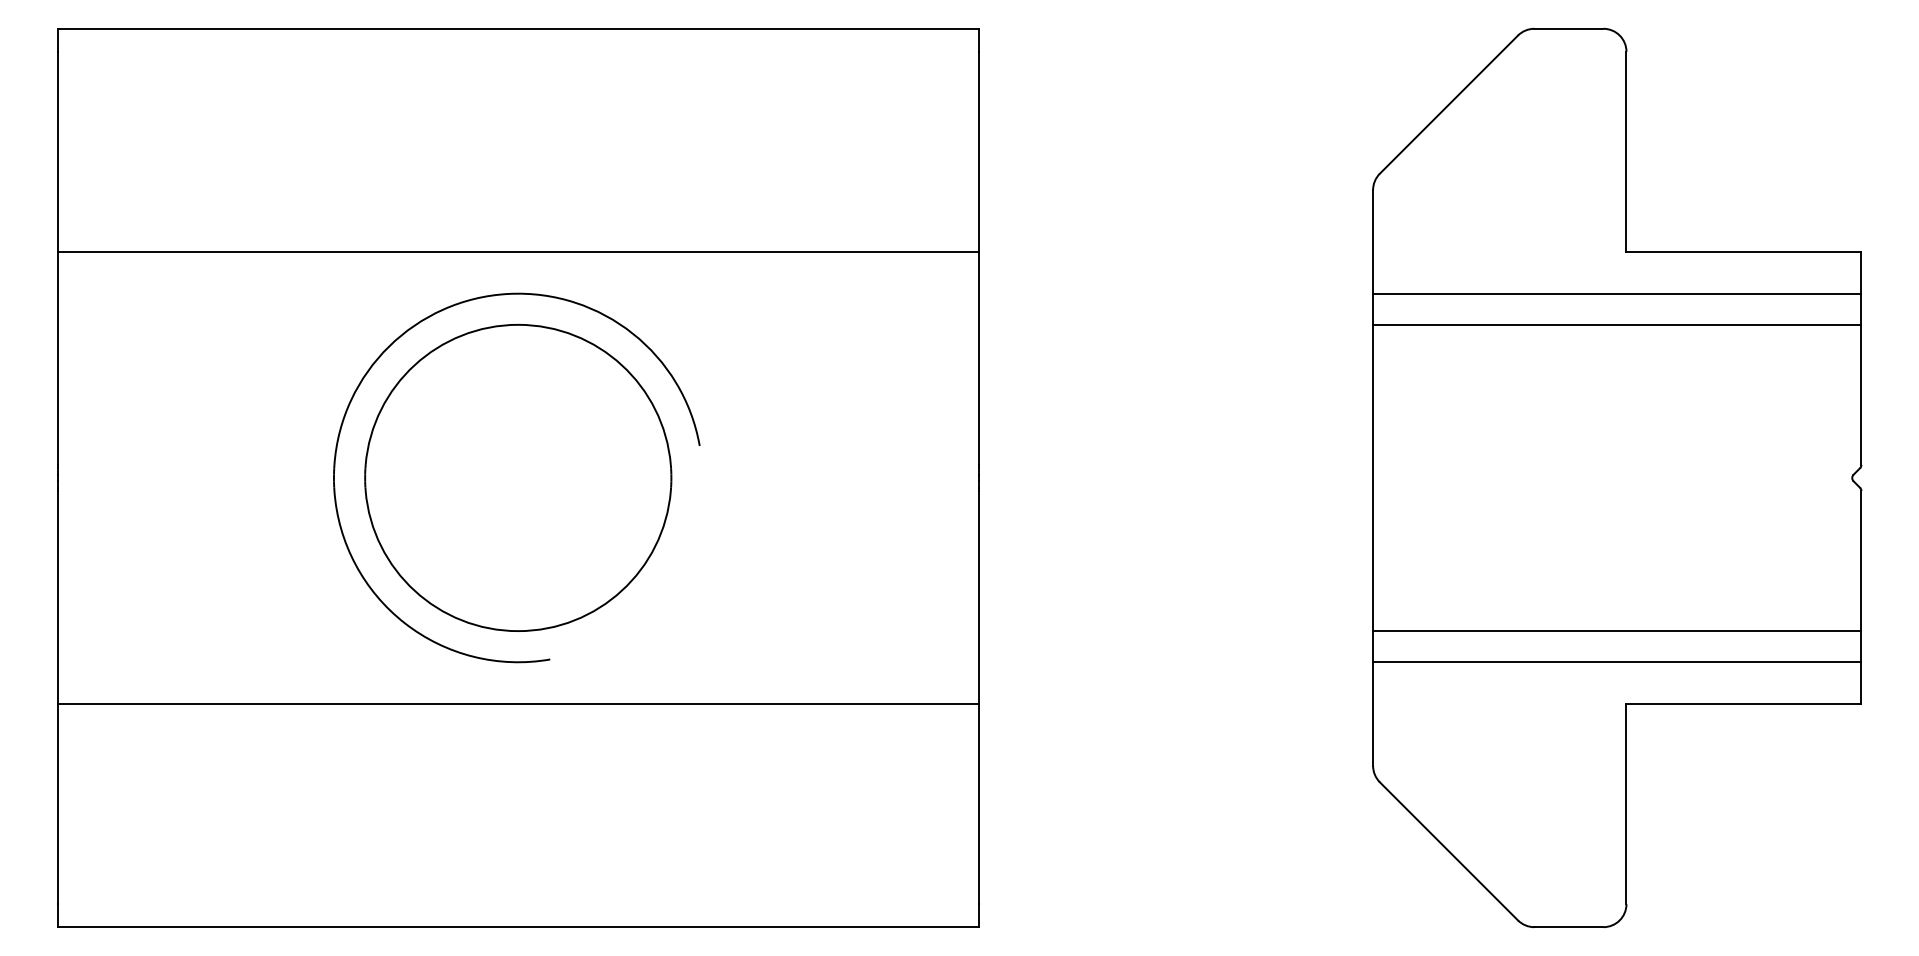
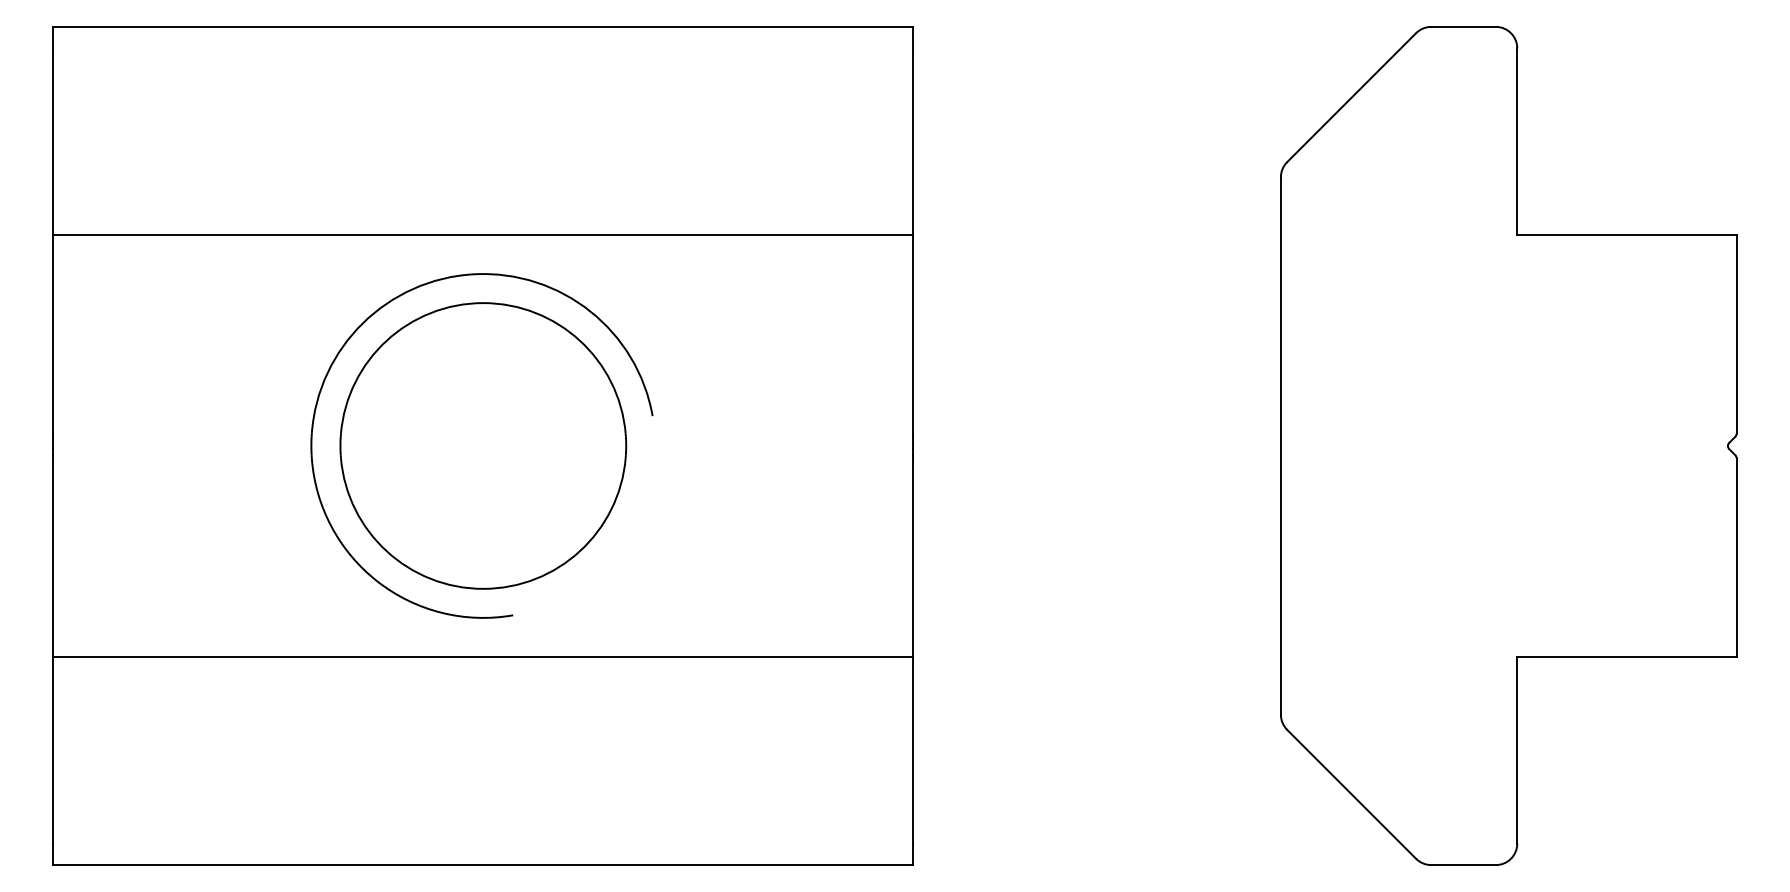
line: (1617, 293) -> (1508, 273), removed
line: (1617, 324) -> (1508, 302), removed
line: (1617, 631) -> (1508, 589), removed
line: (1617, 662) -> (1508, 618), removed

